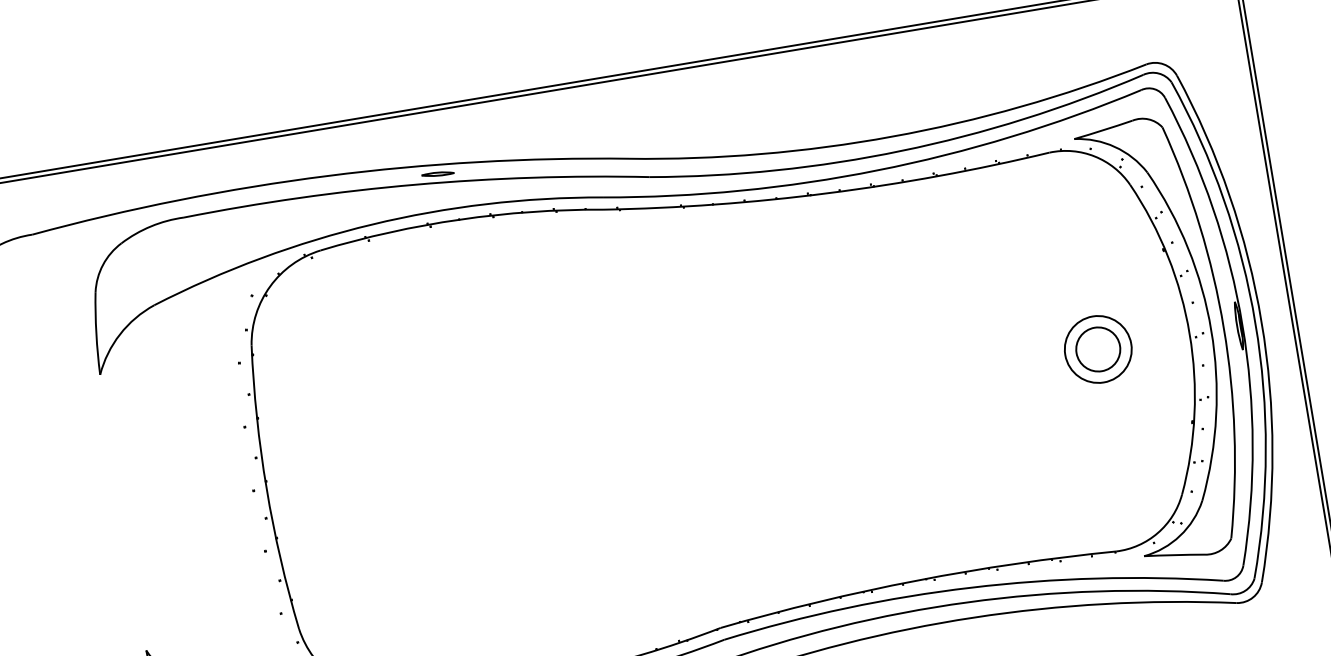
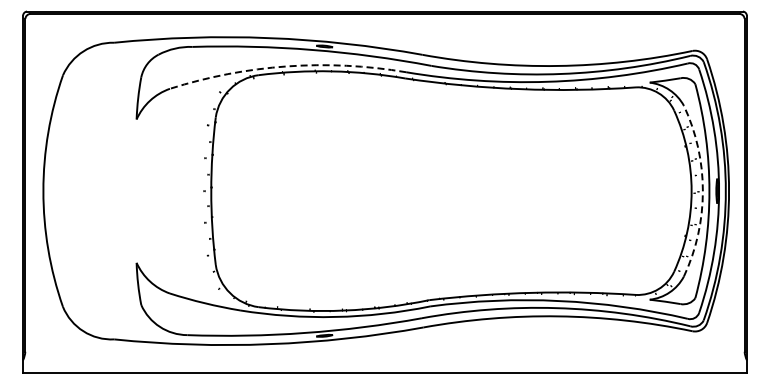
arc: (373, 224) -> (287, 66), solid -> dashed
arc: (1210, 331) -> (702, 191), solid -> dashed
part: (1099, 349) -> (644, 191), removed

